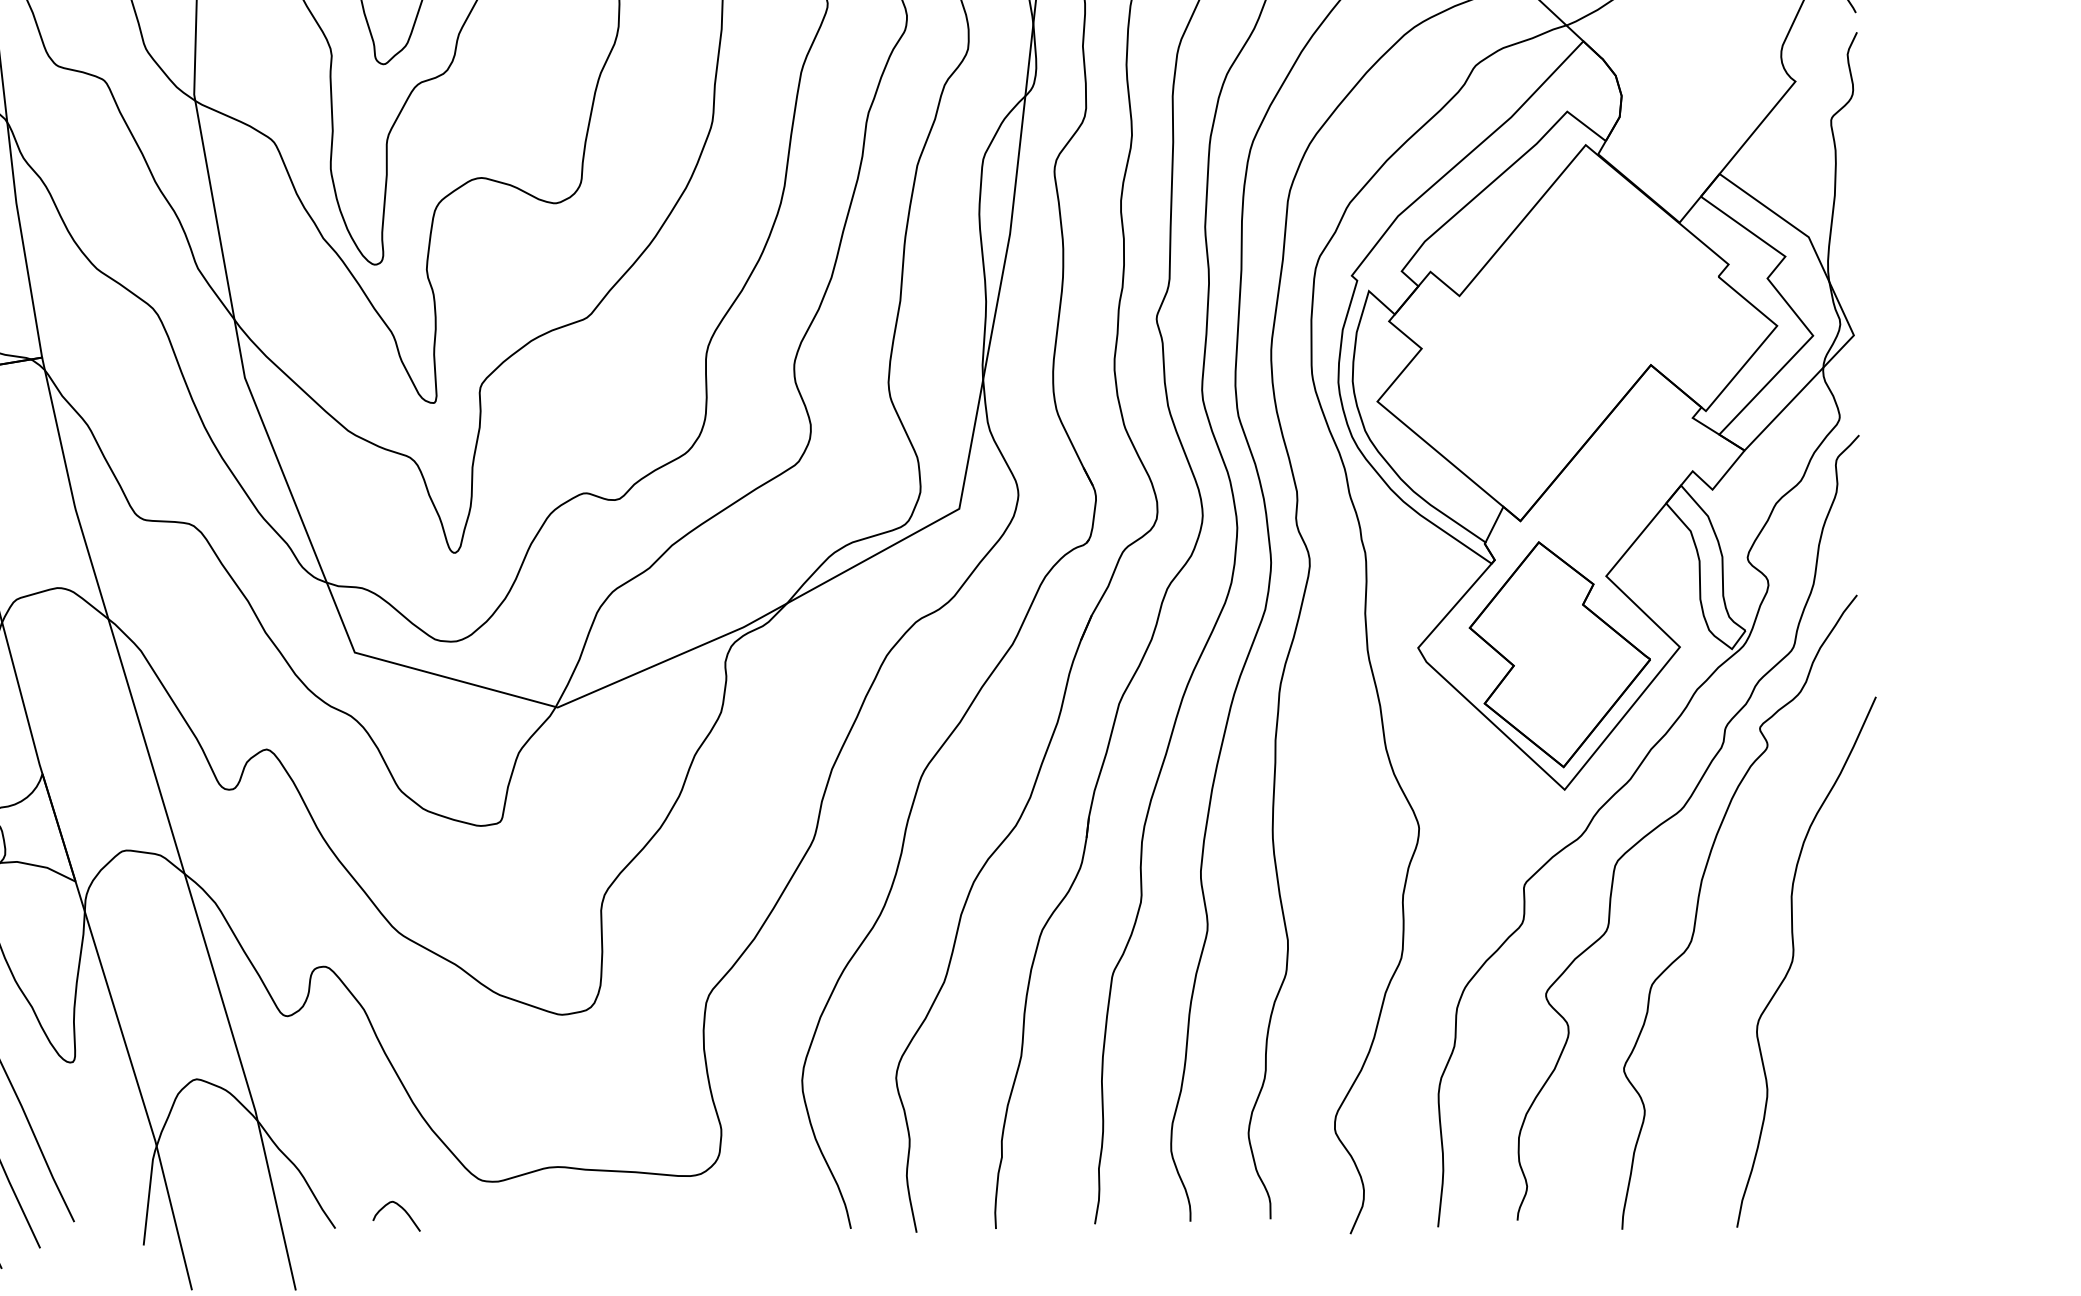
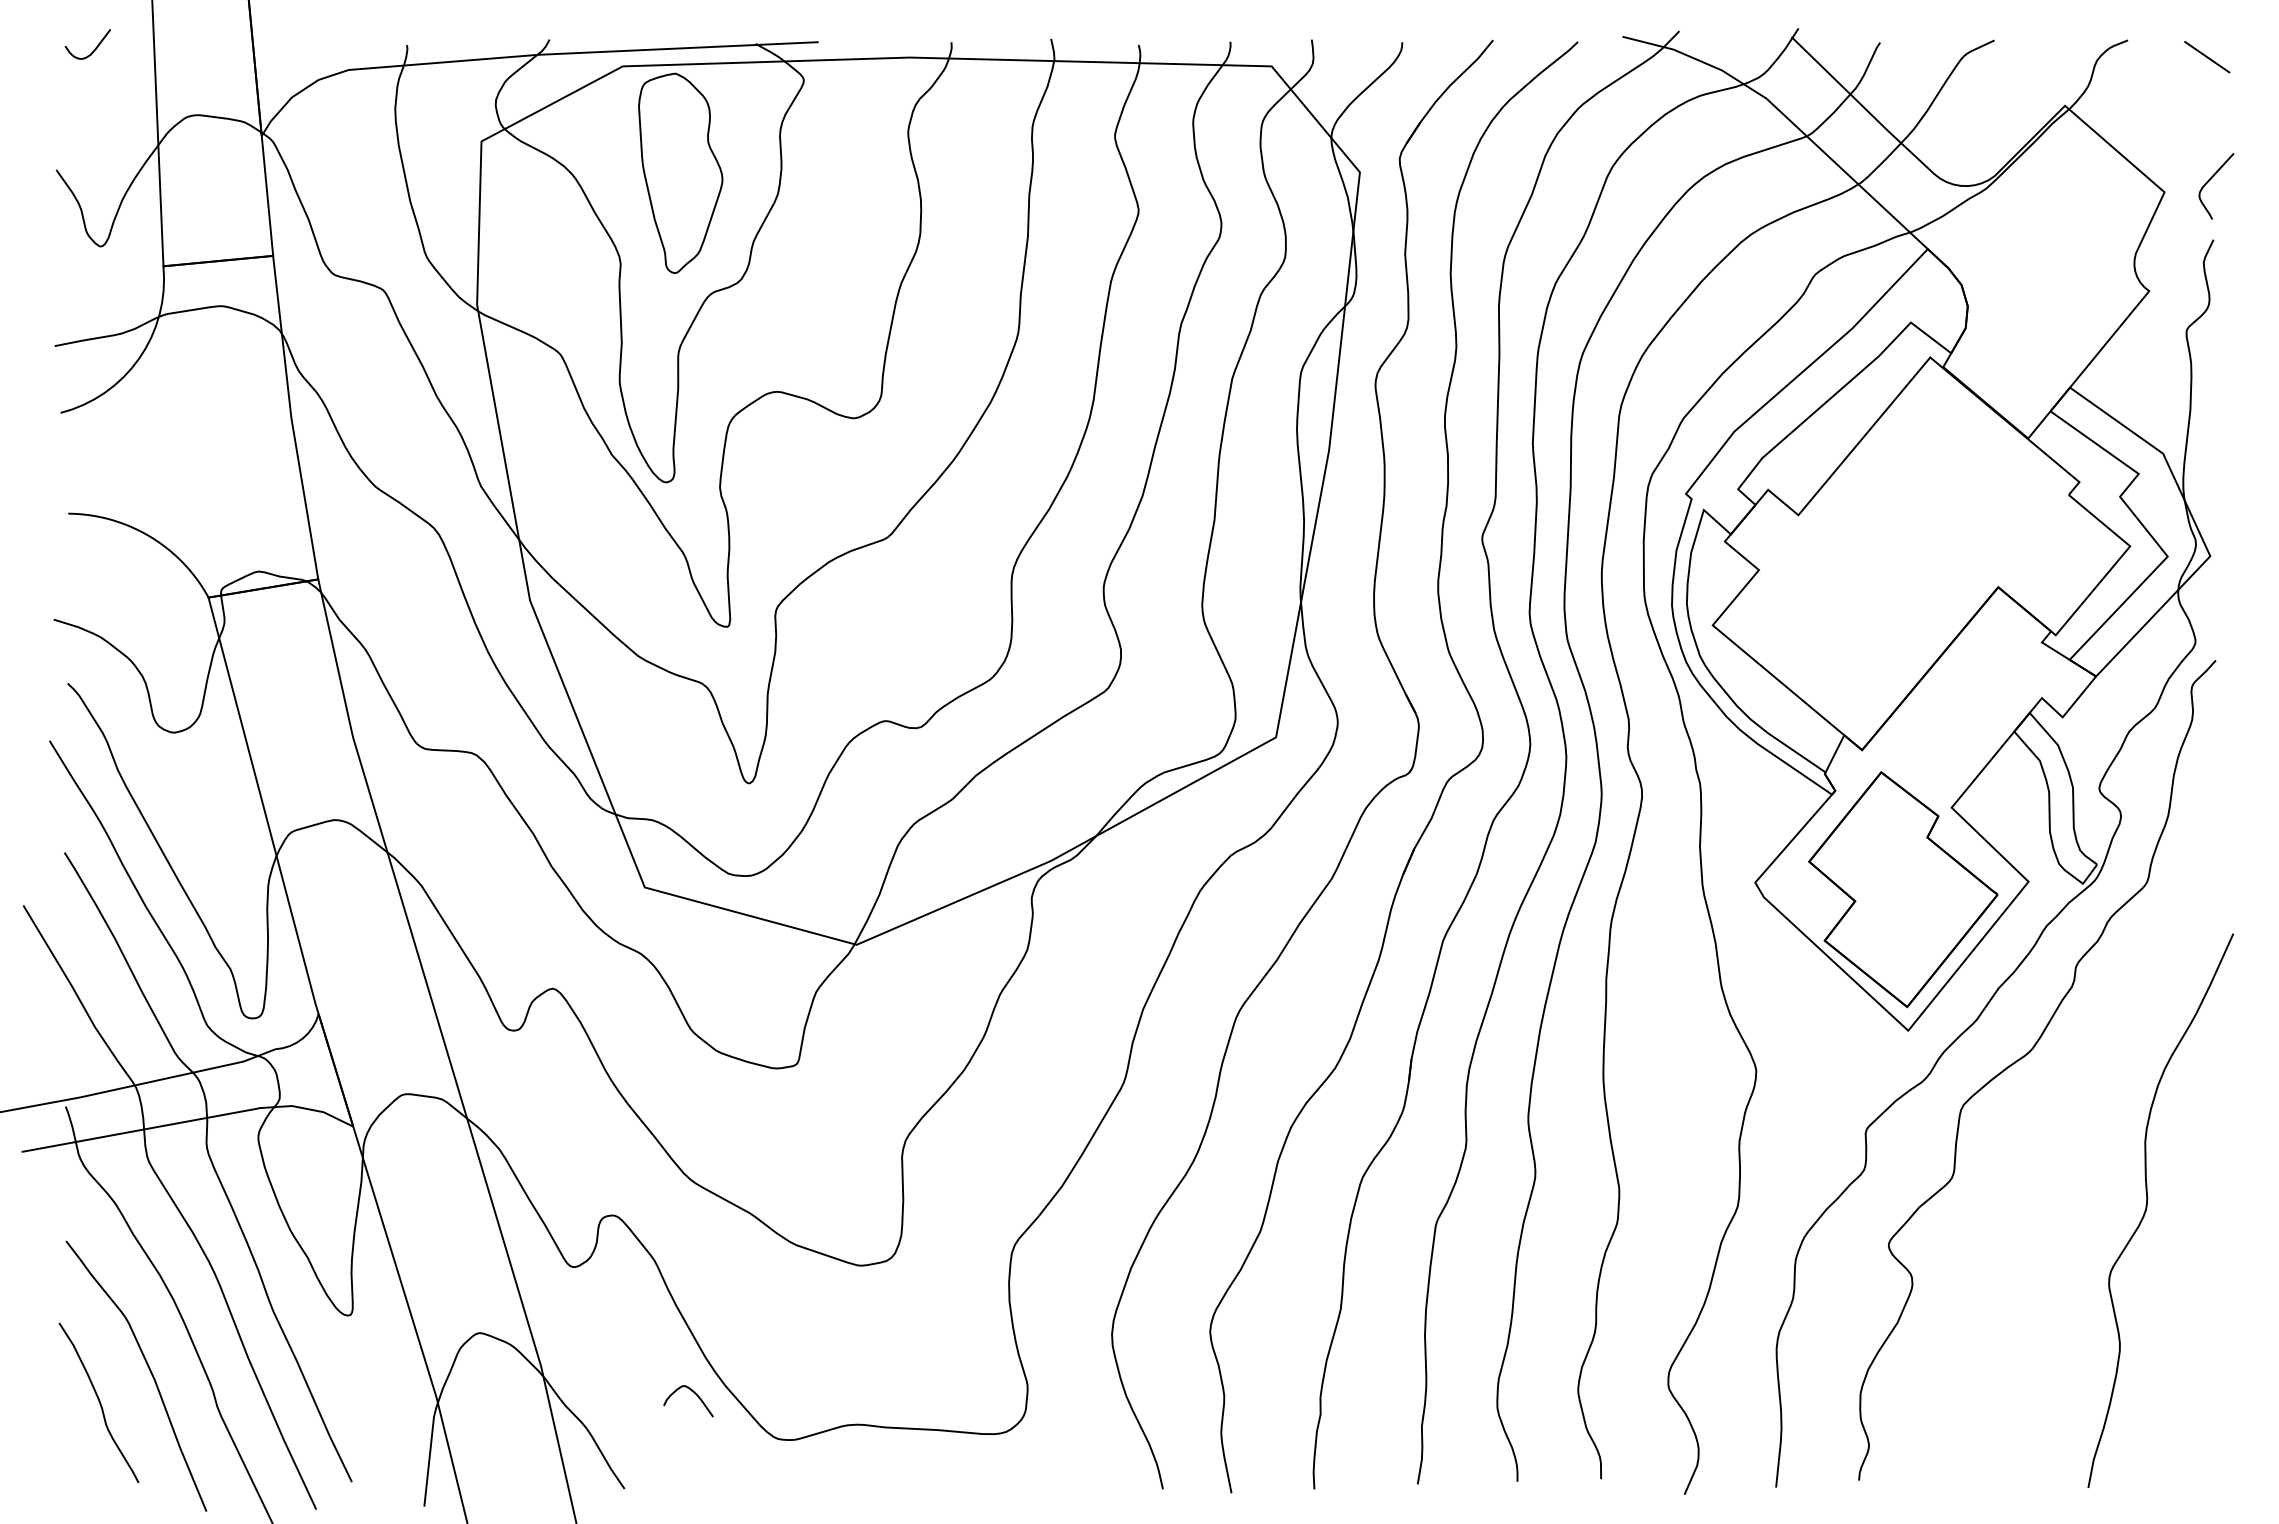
curve: (1698, 903) -> (2048, 1149), removed
curve: (400, 1208) -> (692, 1392), moved

